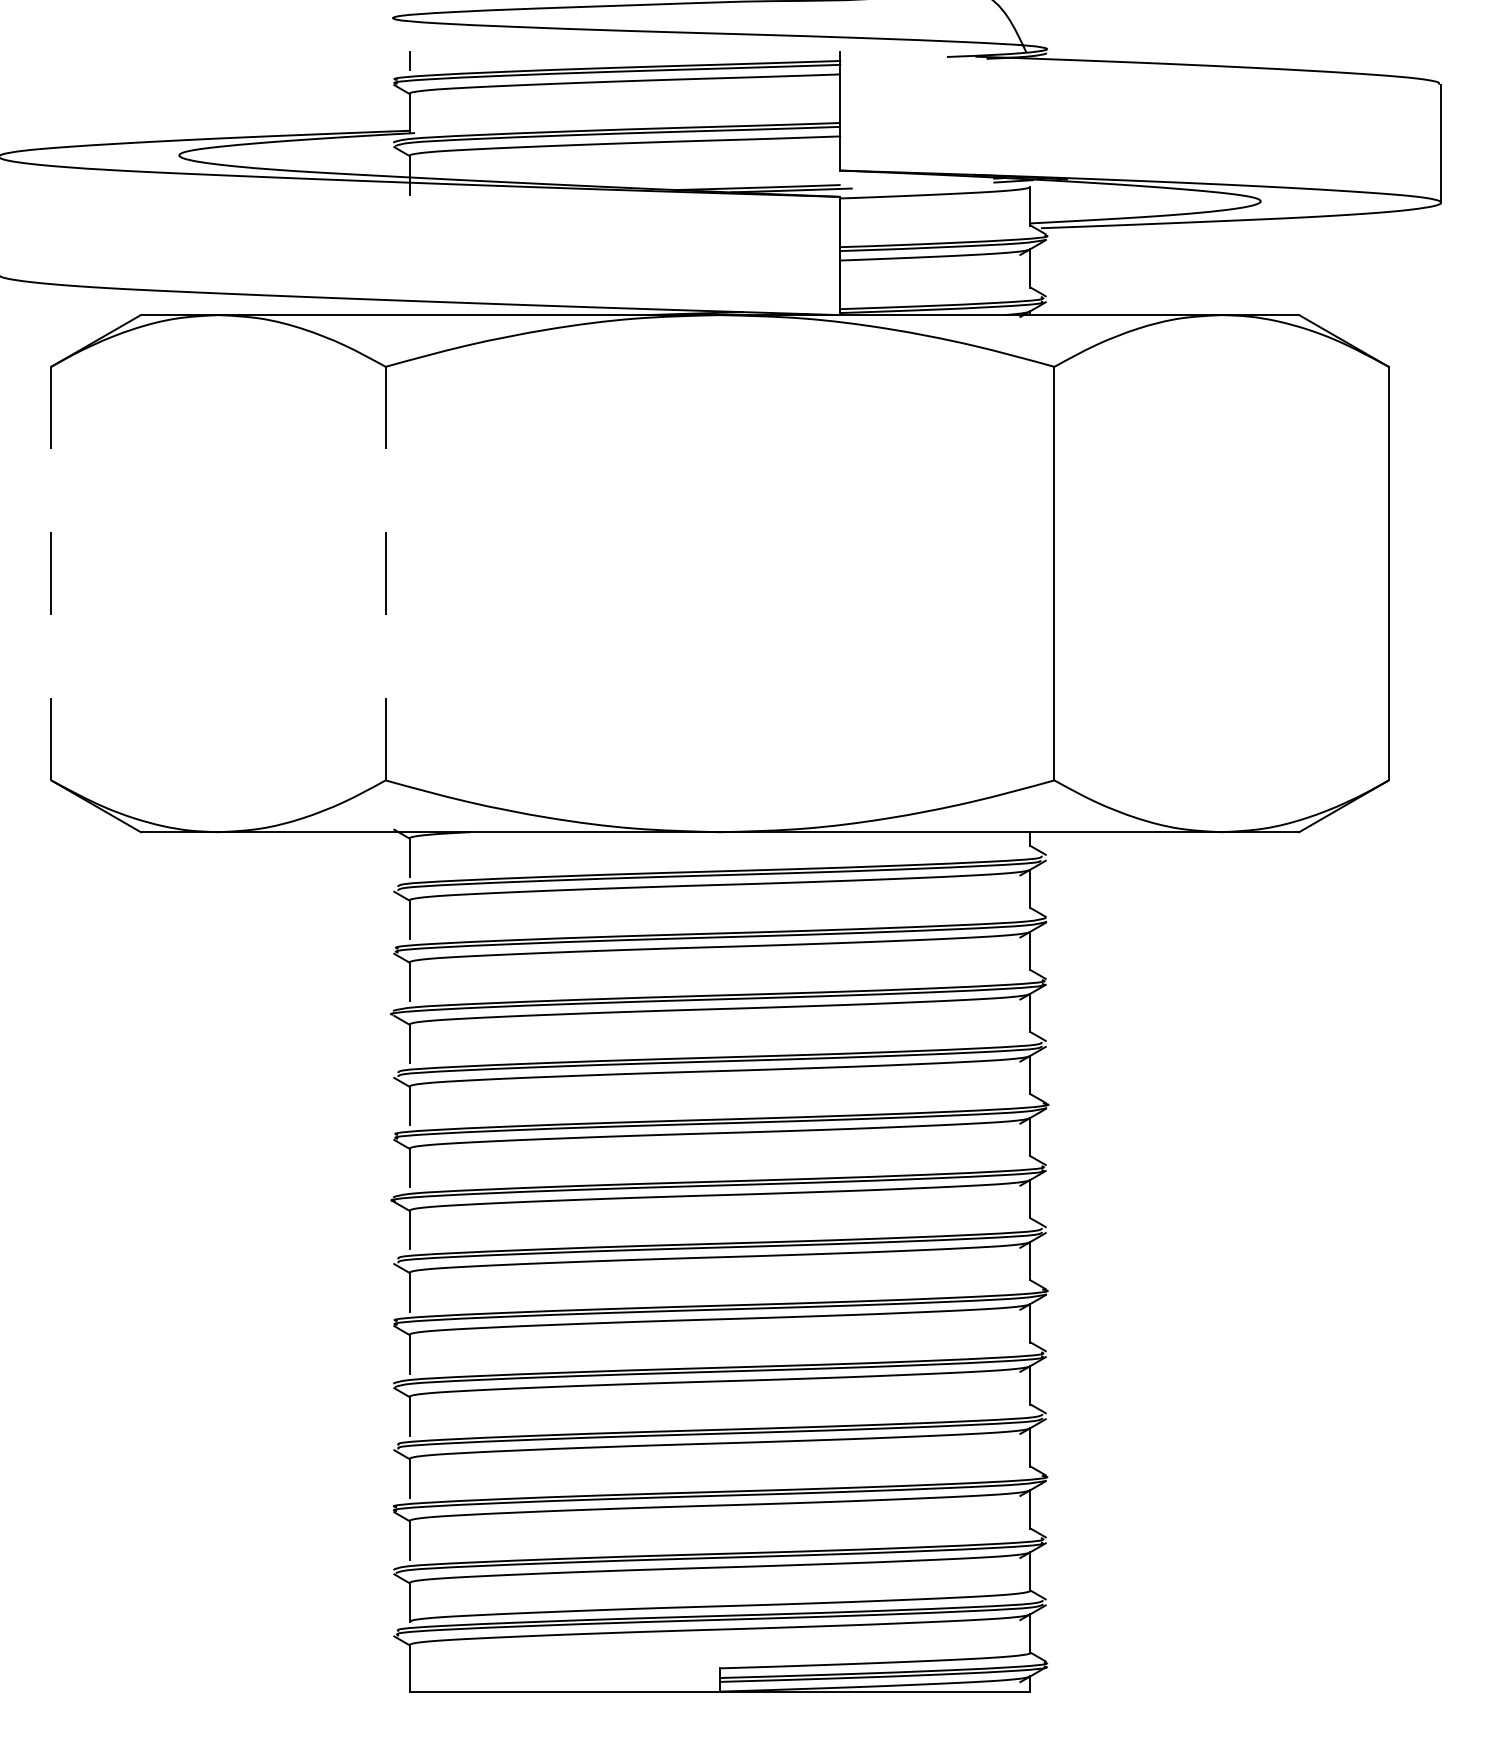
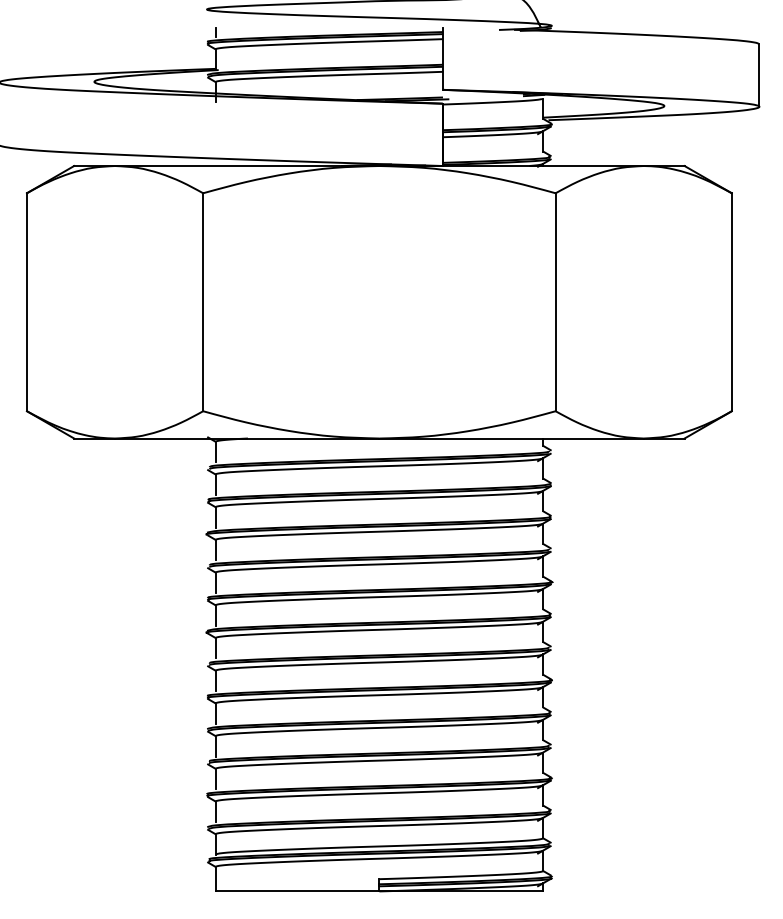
line: (50, 574) -> (26, 302), dashed -> solid
line: (386, 574) -> (203, 302), dashed -> solid

